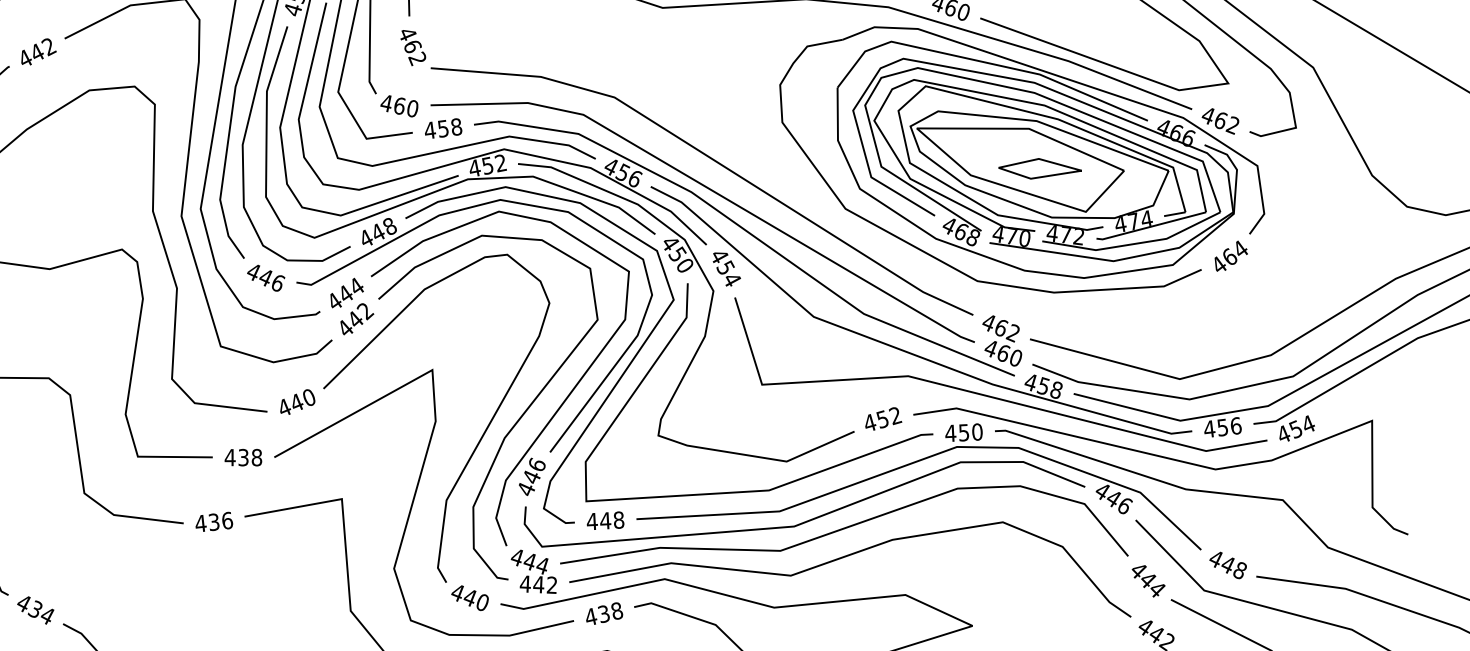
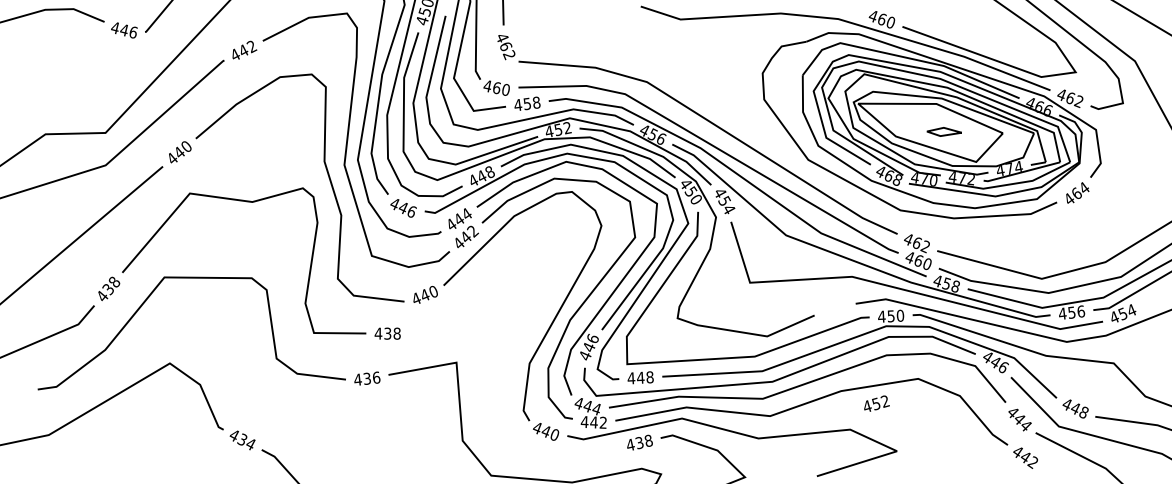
part: (1040, 168) -> (944, 131), size x0.6
text: (882, 418) -> (876, 403), moved
curve: (414, 501) -> (507, 364), removed

